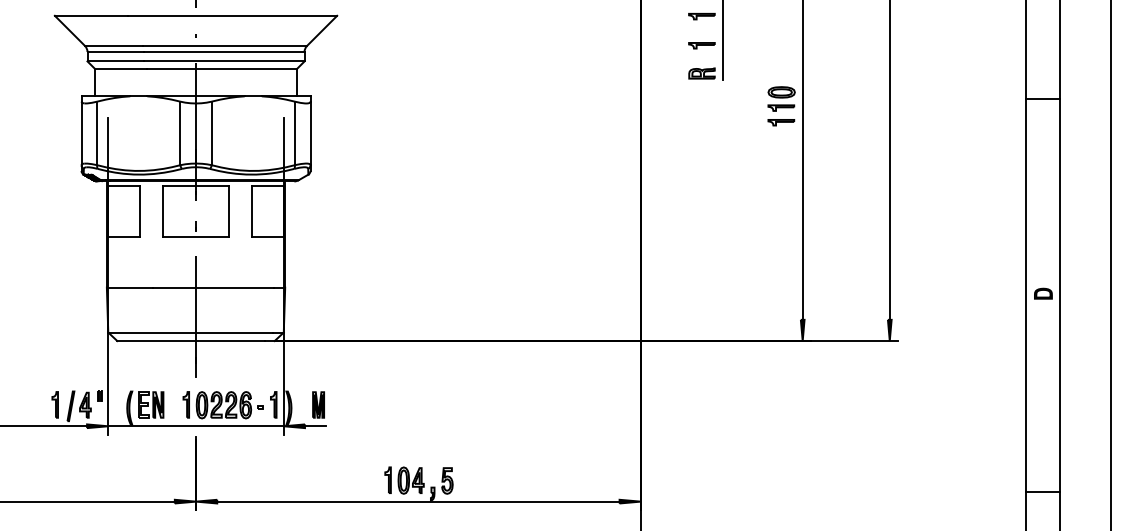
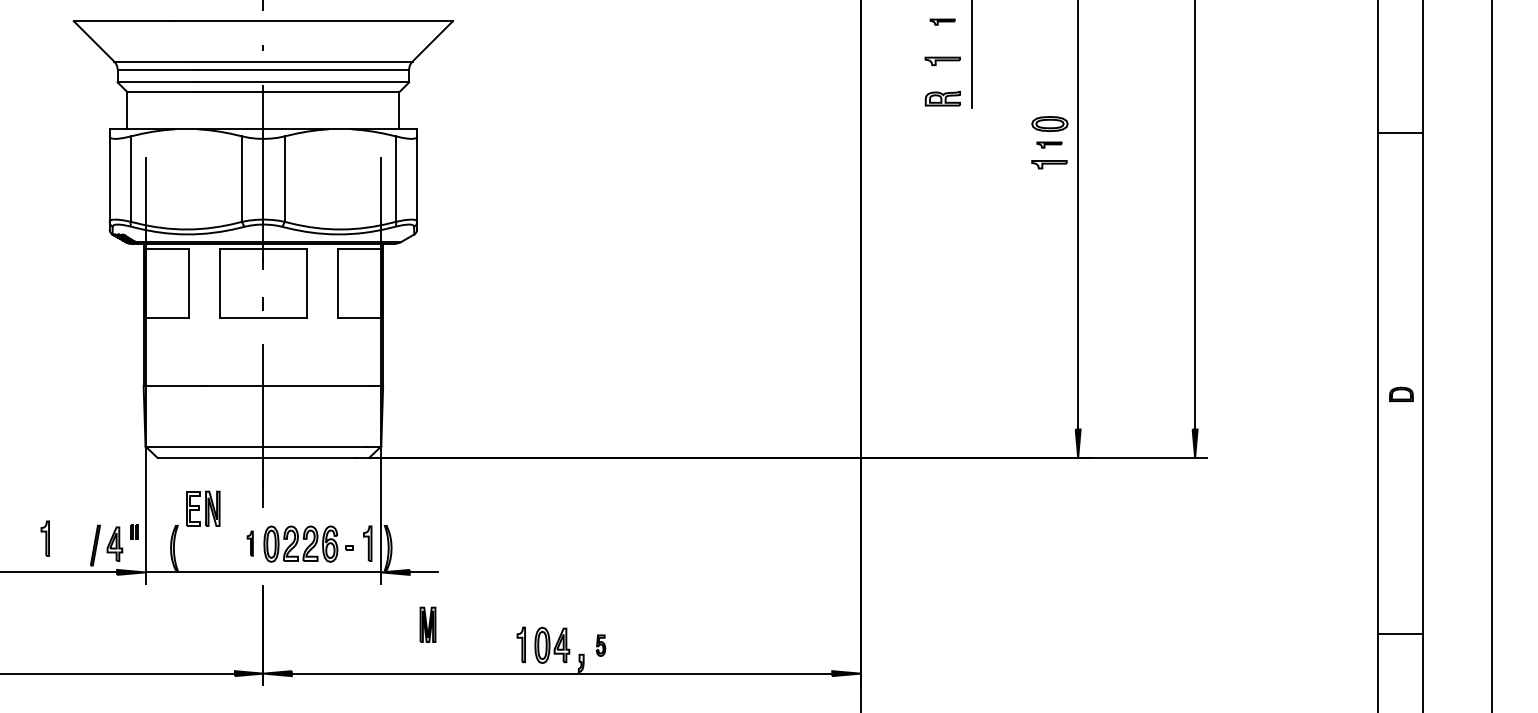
part: (701, 16) -> (942, 21), size x0.7
part: (781, 107) -> (1049, 144), size x0.7
part: (54, 404) -> (44, 538), moved
part: (151, 404) -> (203, 508), moved
part: (185, 404) -> (249, 543), size x0.7
part: (318, 404) -> (427, 624), moved
part: (447, 480) -> (600, 645), size x0.6
line: (1042, 491) -> (1400, 634), moved

